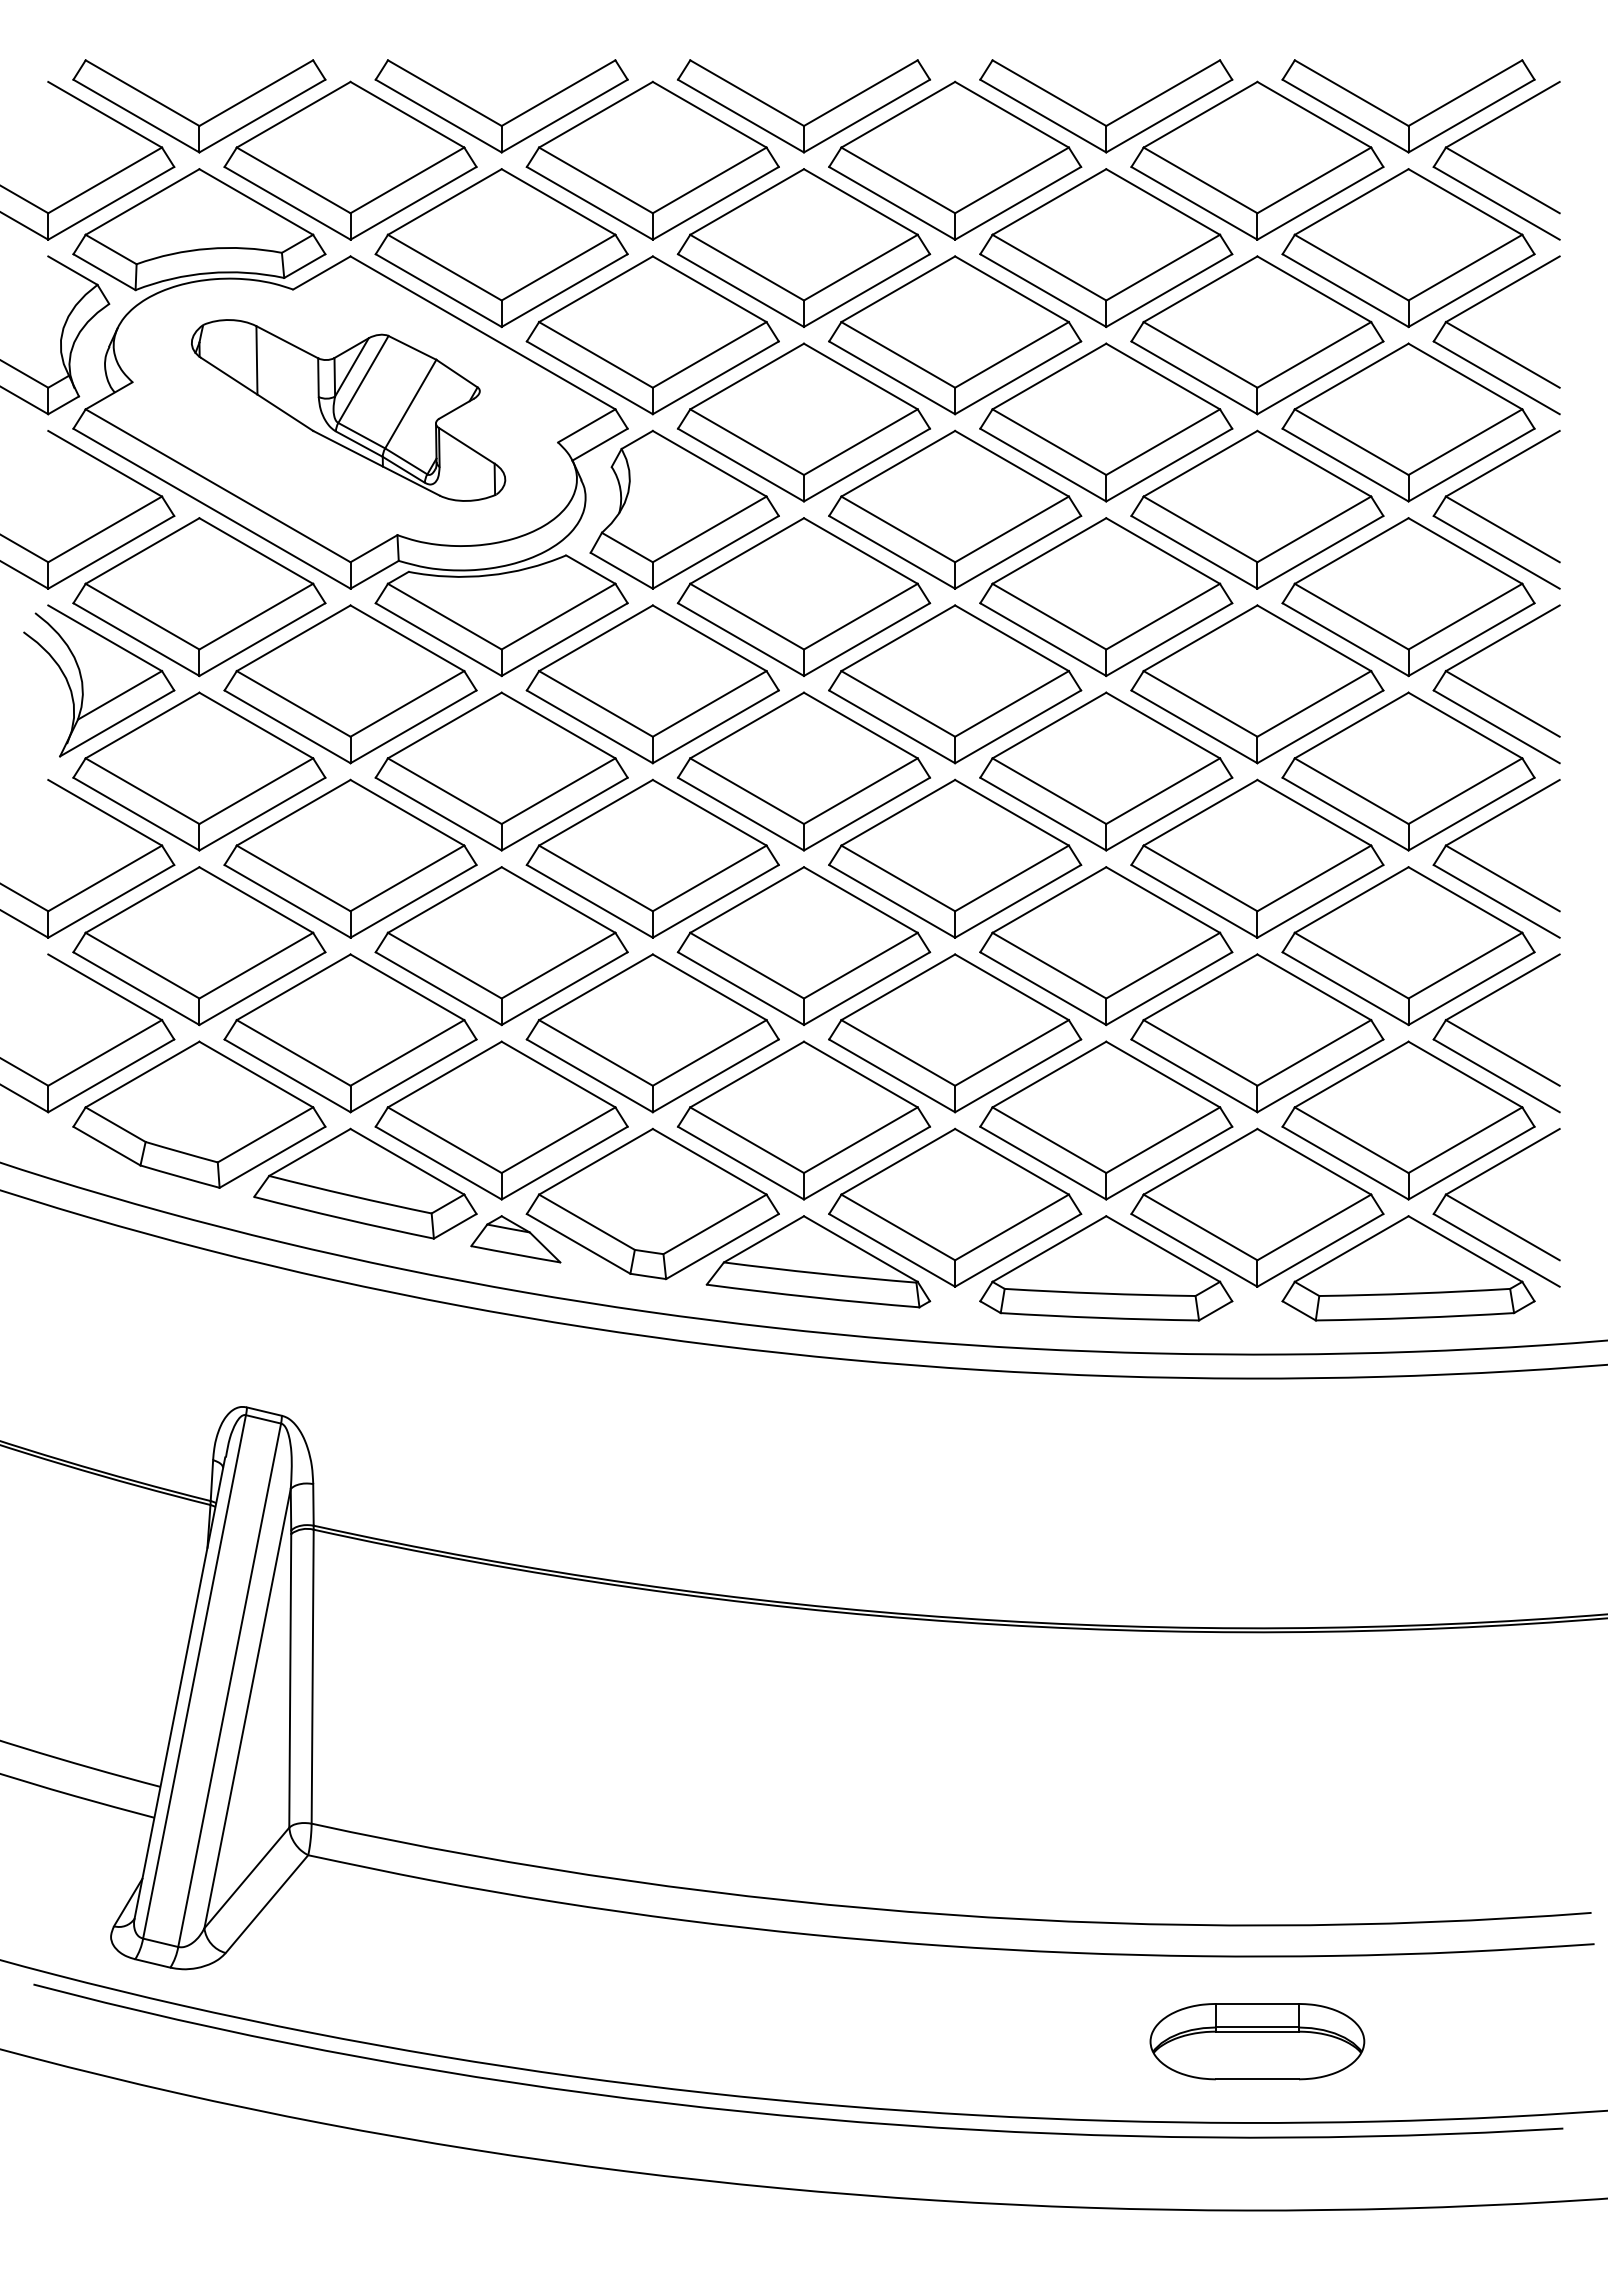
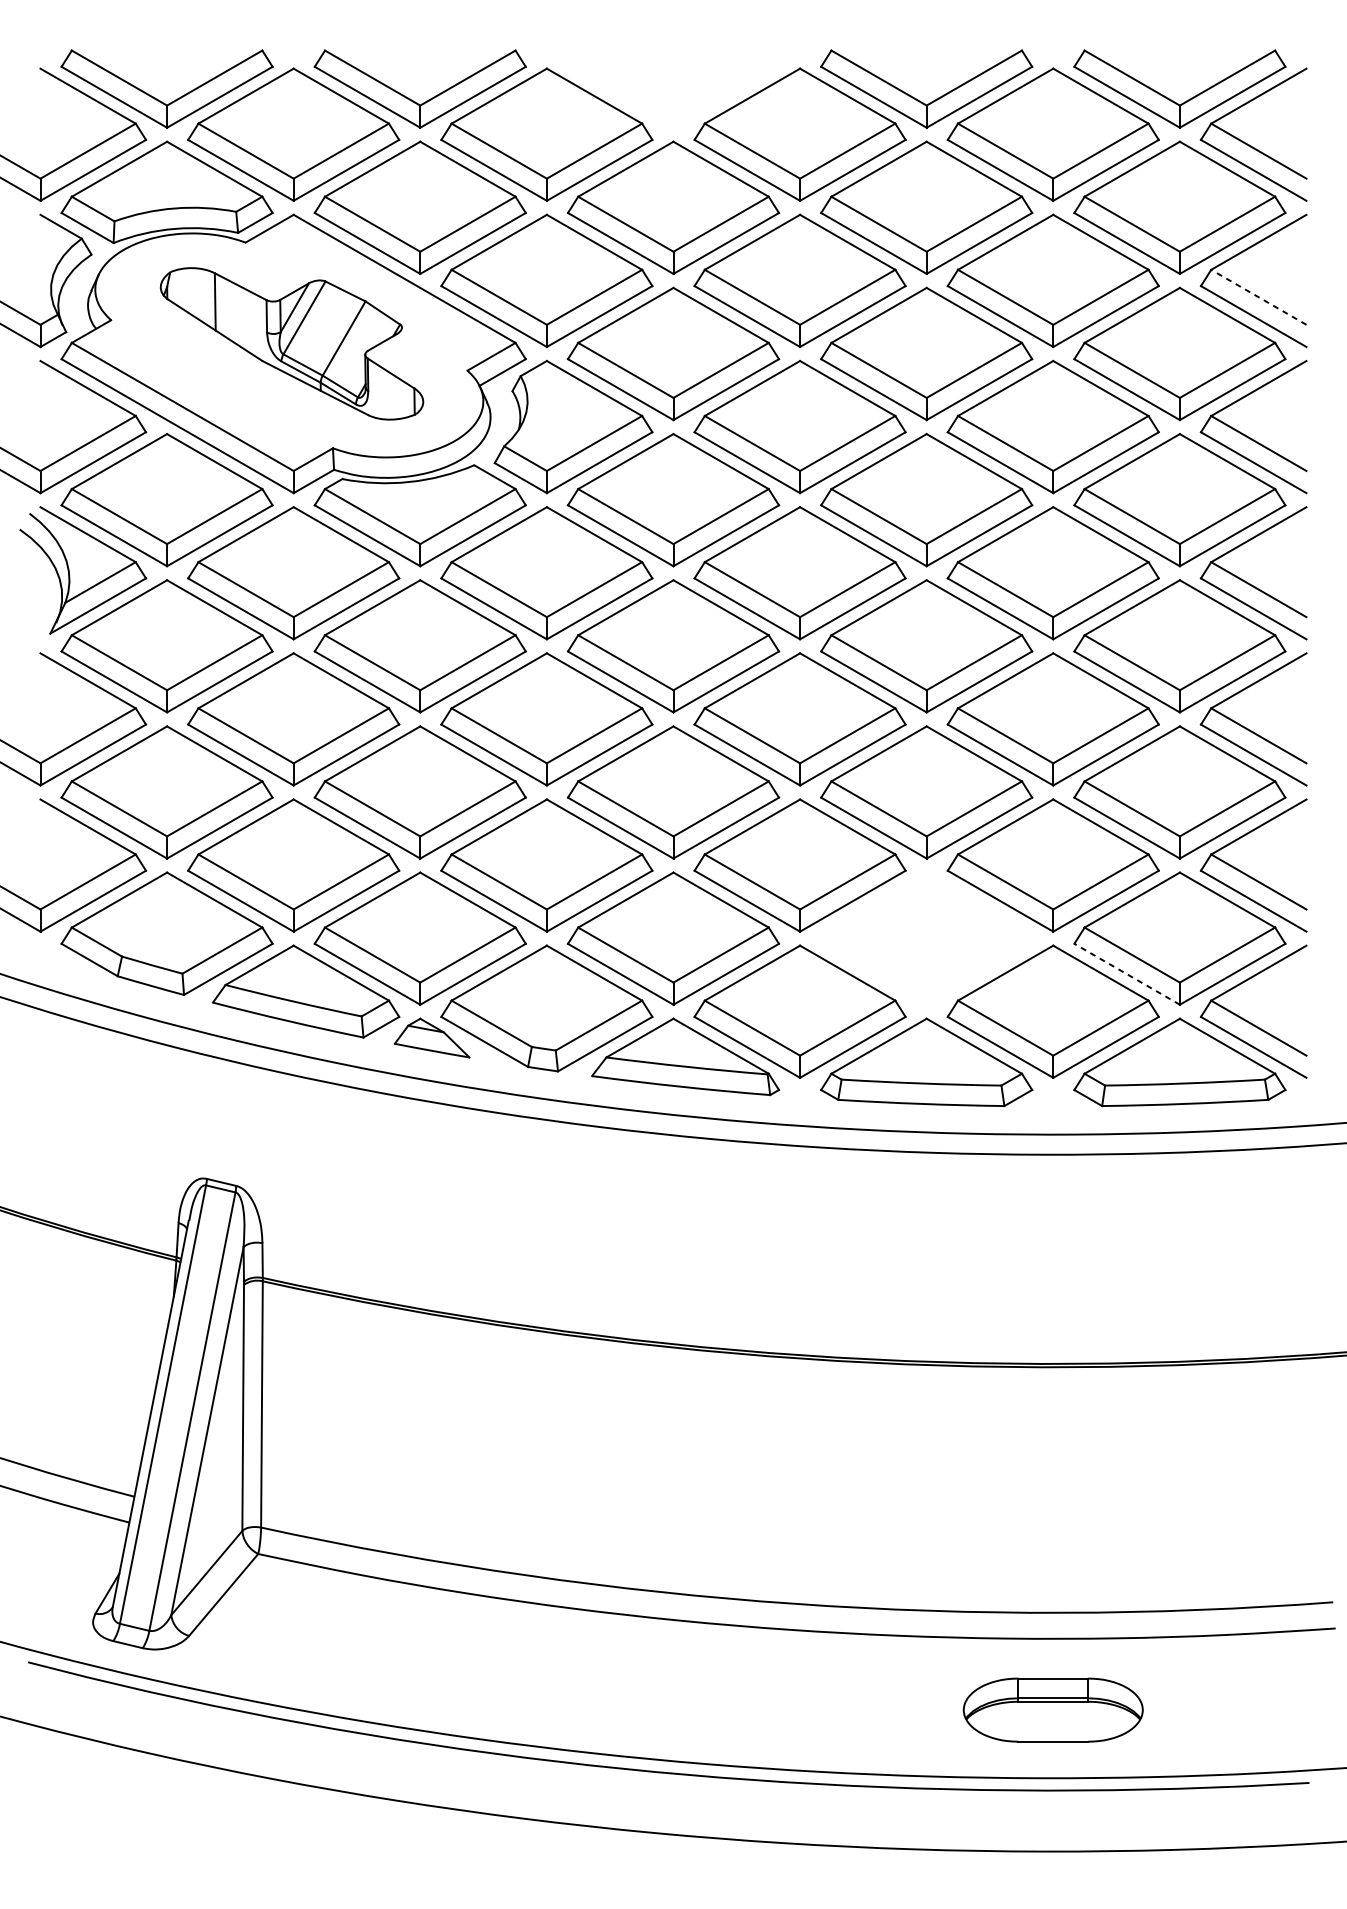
part: (793, 118) -> (664, 99), removed
line: (1502, 354) -> (1258, 296), solid -> dashed
part: (1106, 1120) -> (926, 938), removed
line: (1345, 1163) -> (1127, 974), solid -> dashed

